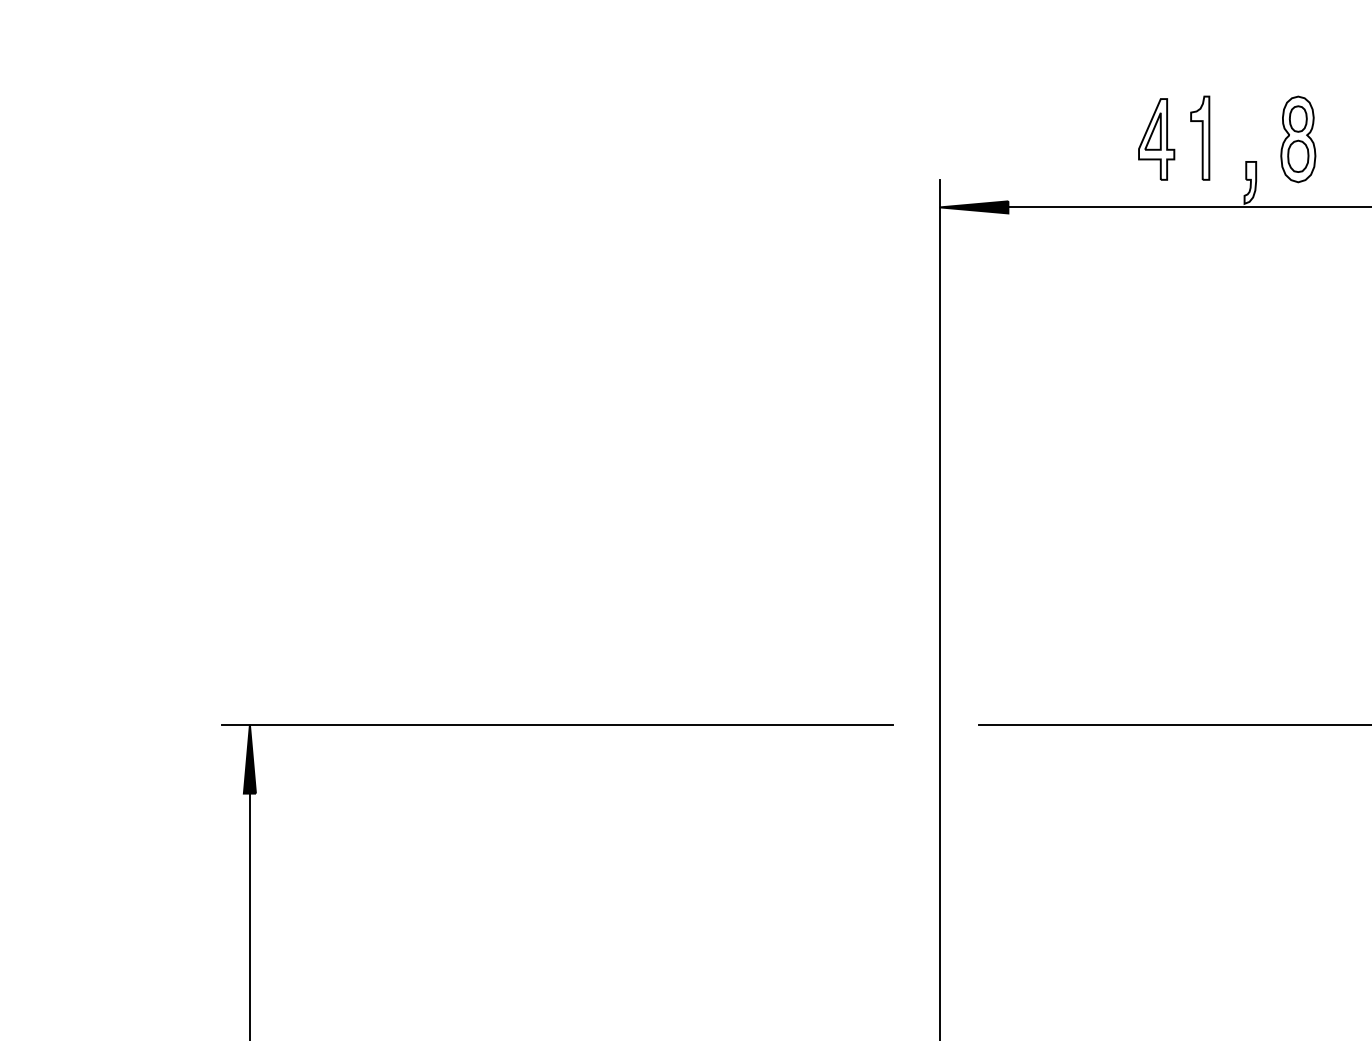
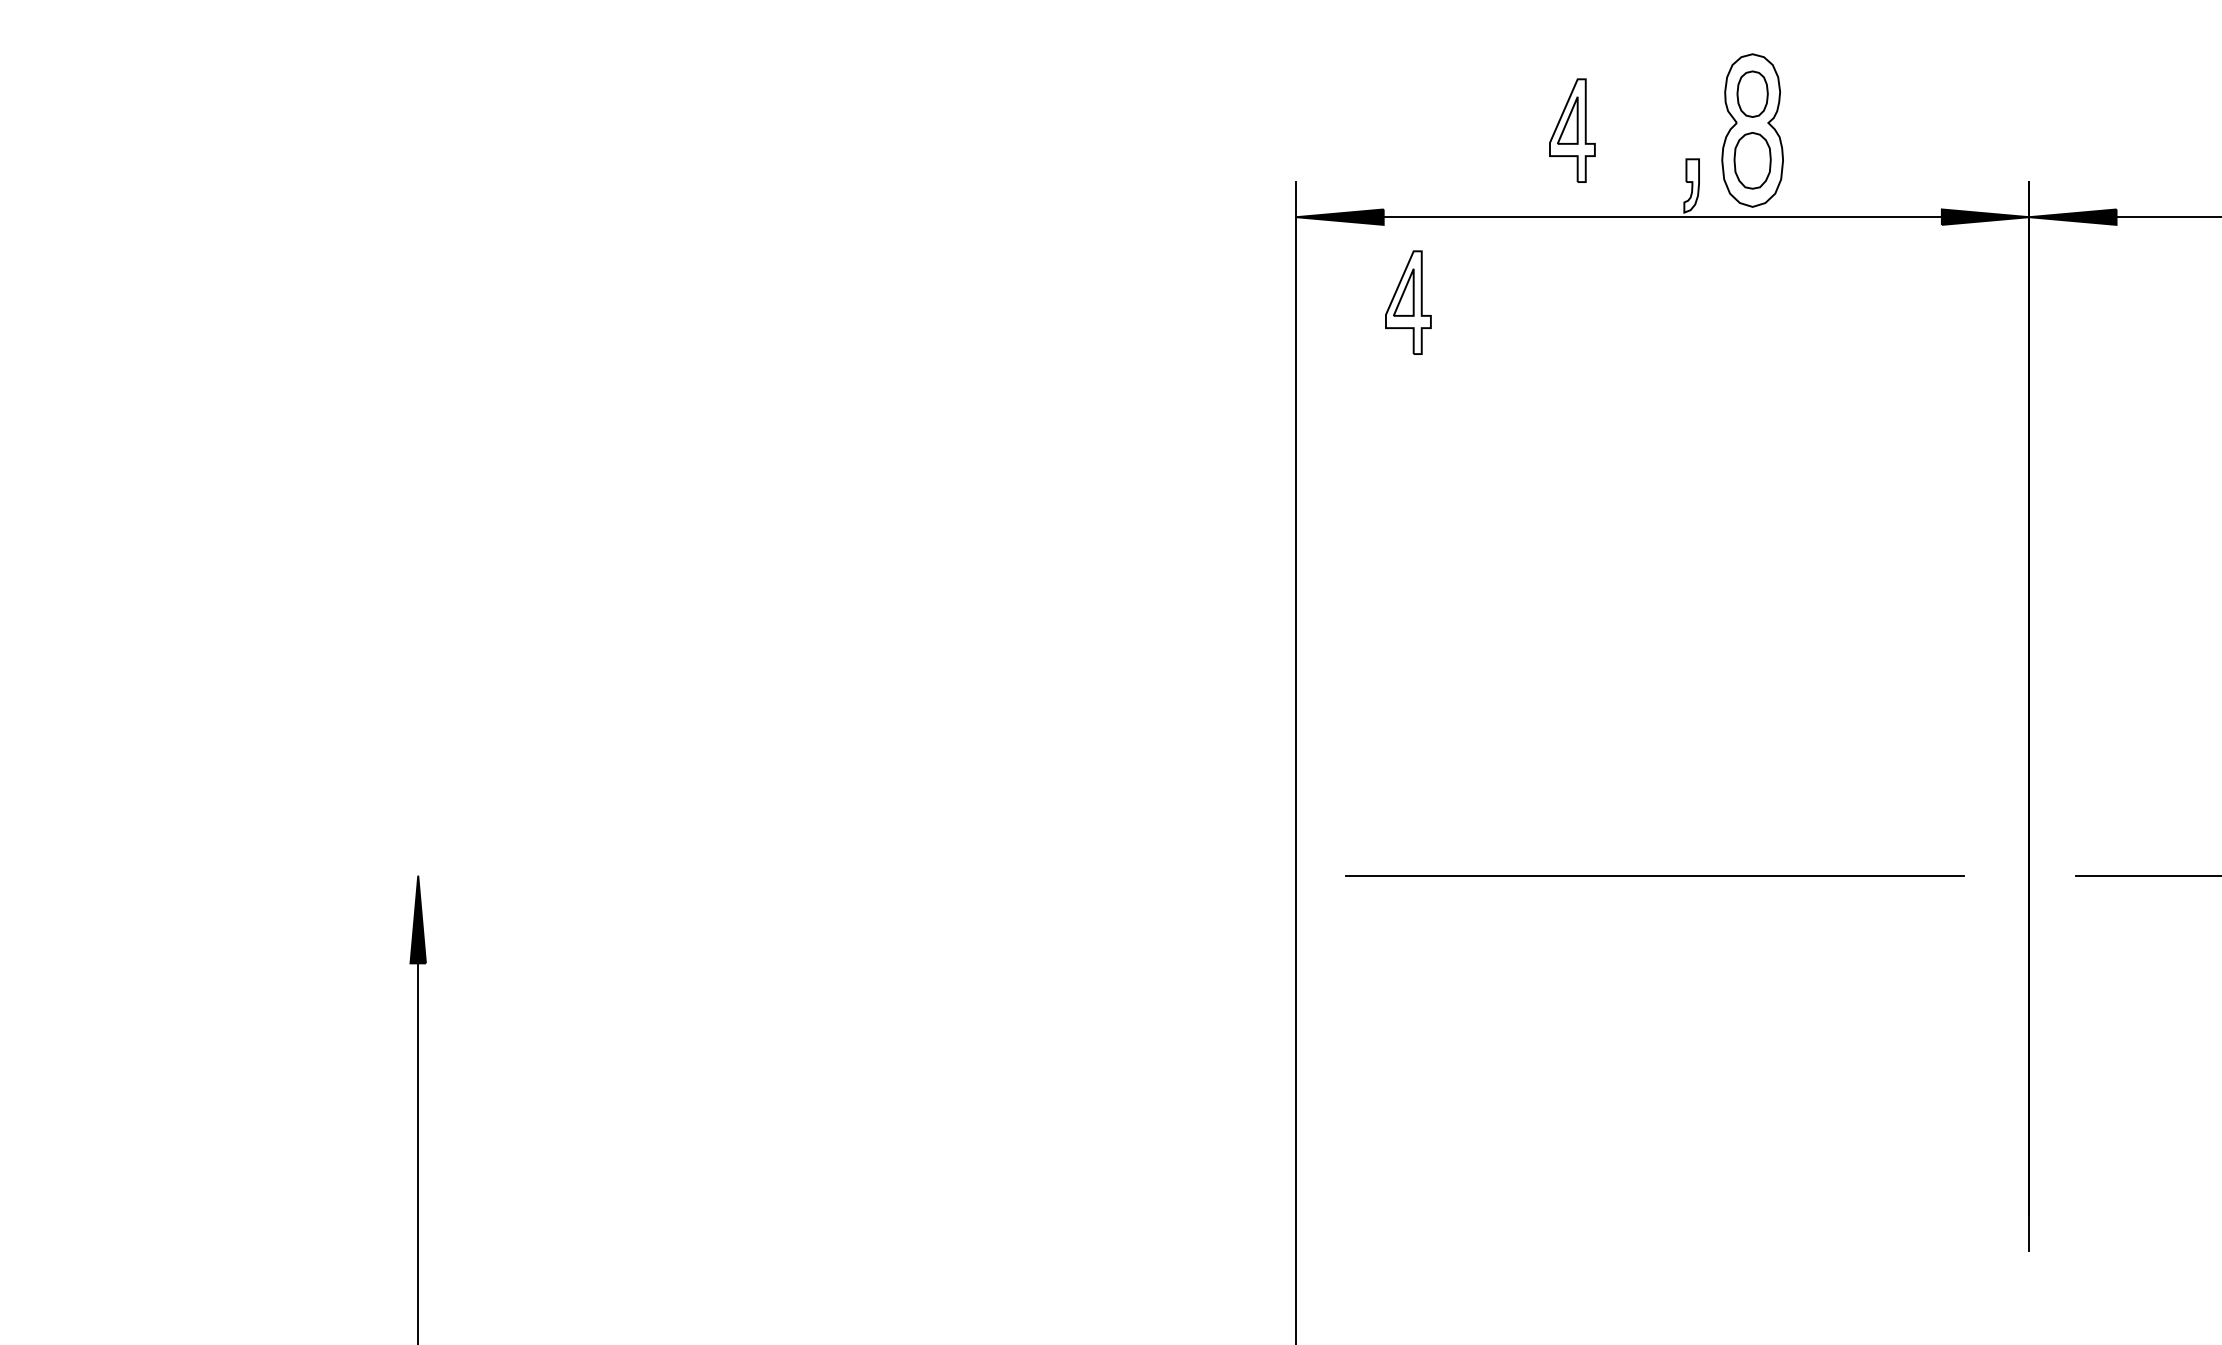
part: (1199, 137) -> (1627, 128), removed
part: (1298, 139) -> (1752, 130), size x1.4
part: (1027, 274) -> (1408, 302), added
line: (558, 724) -> (810, 875), removed

